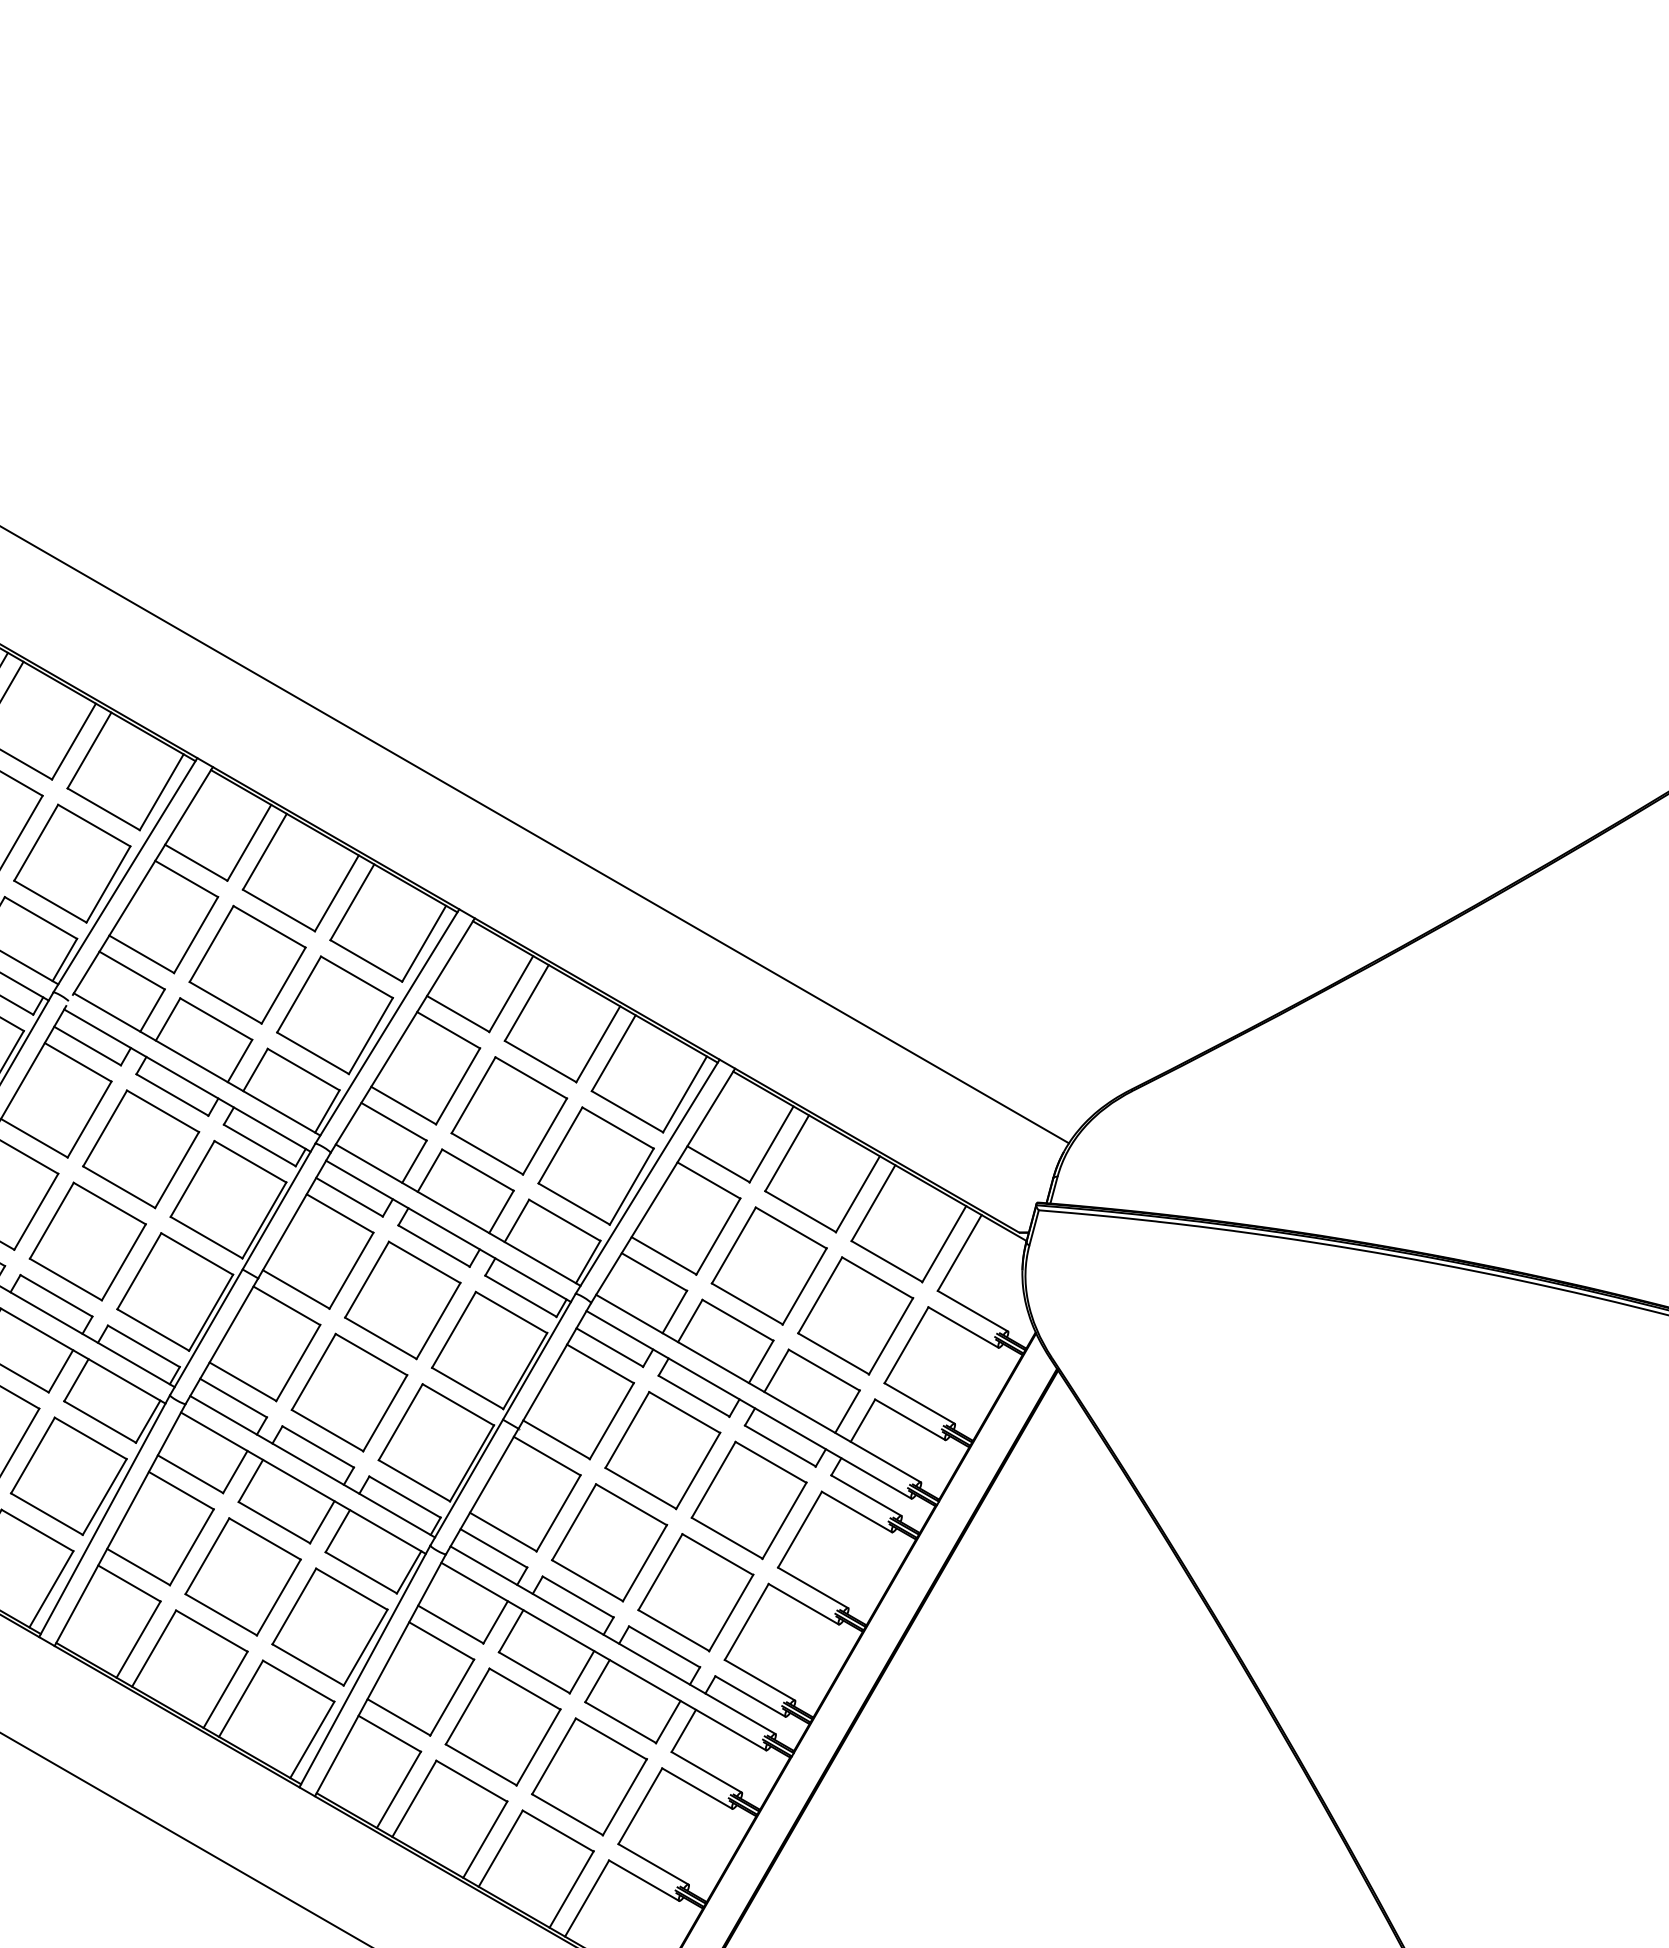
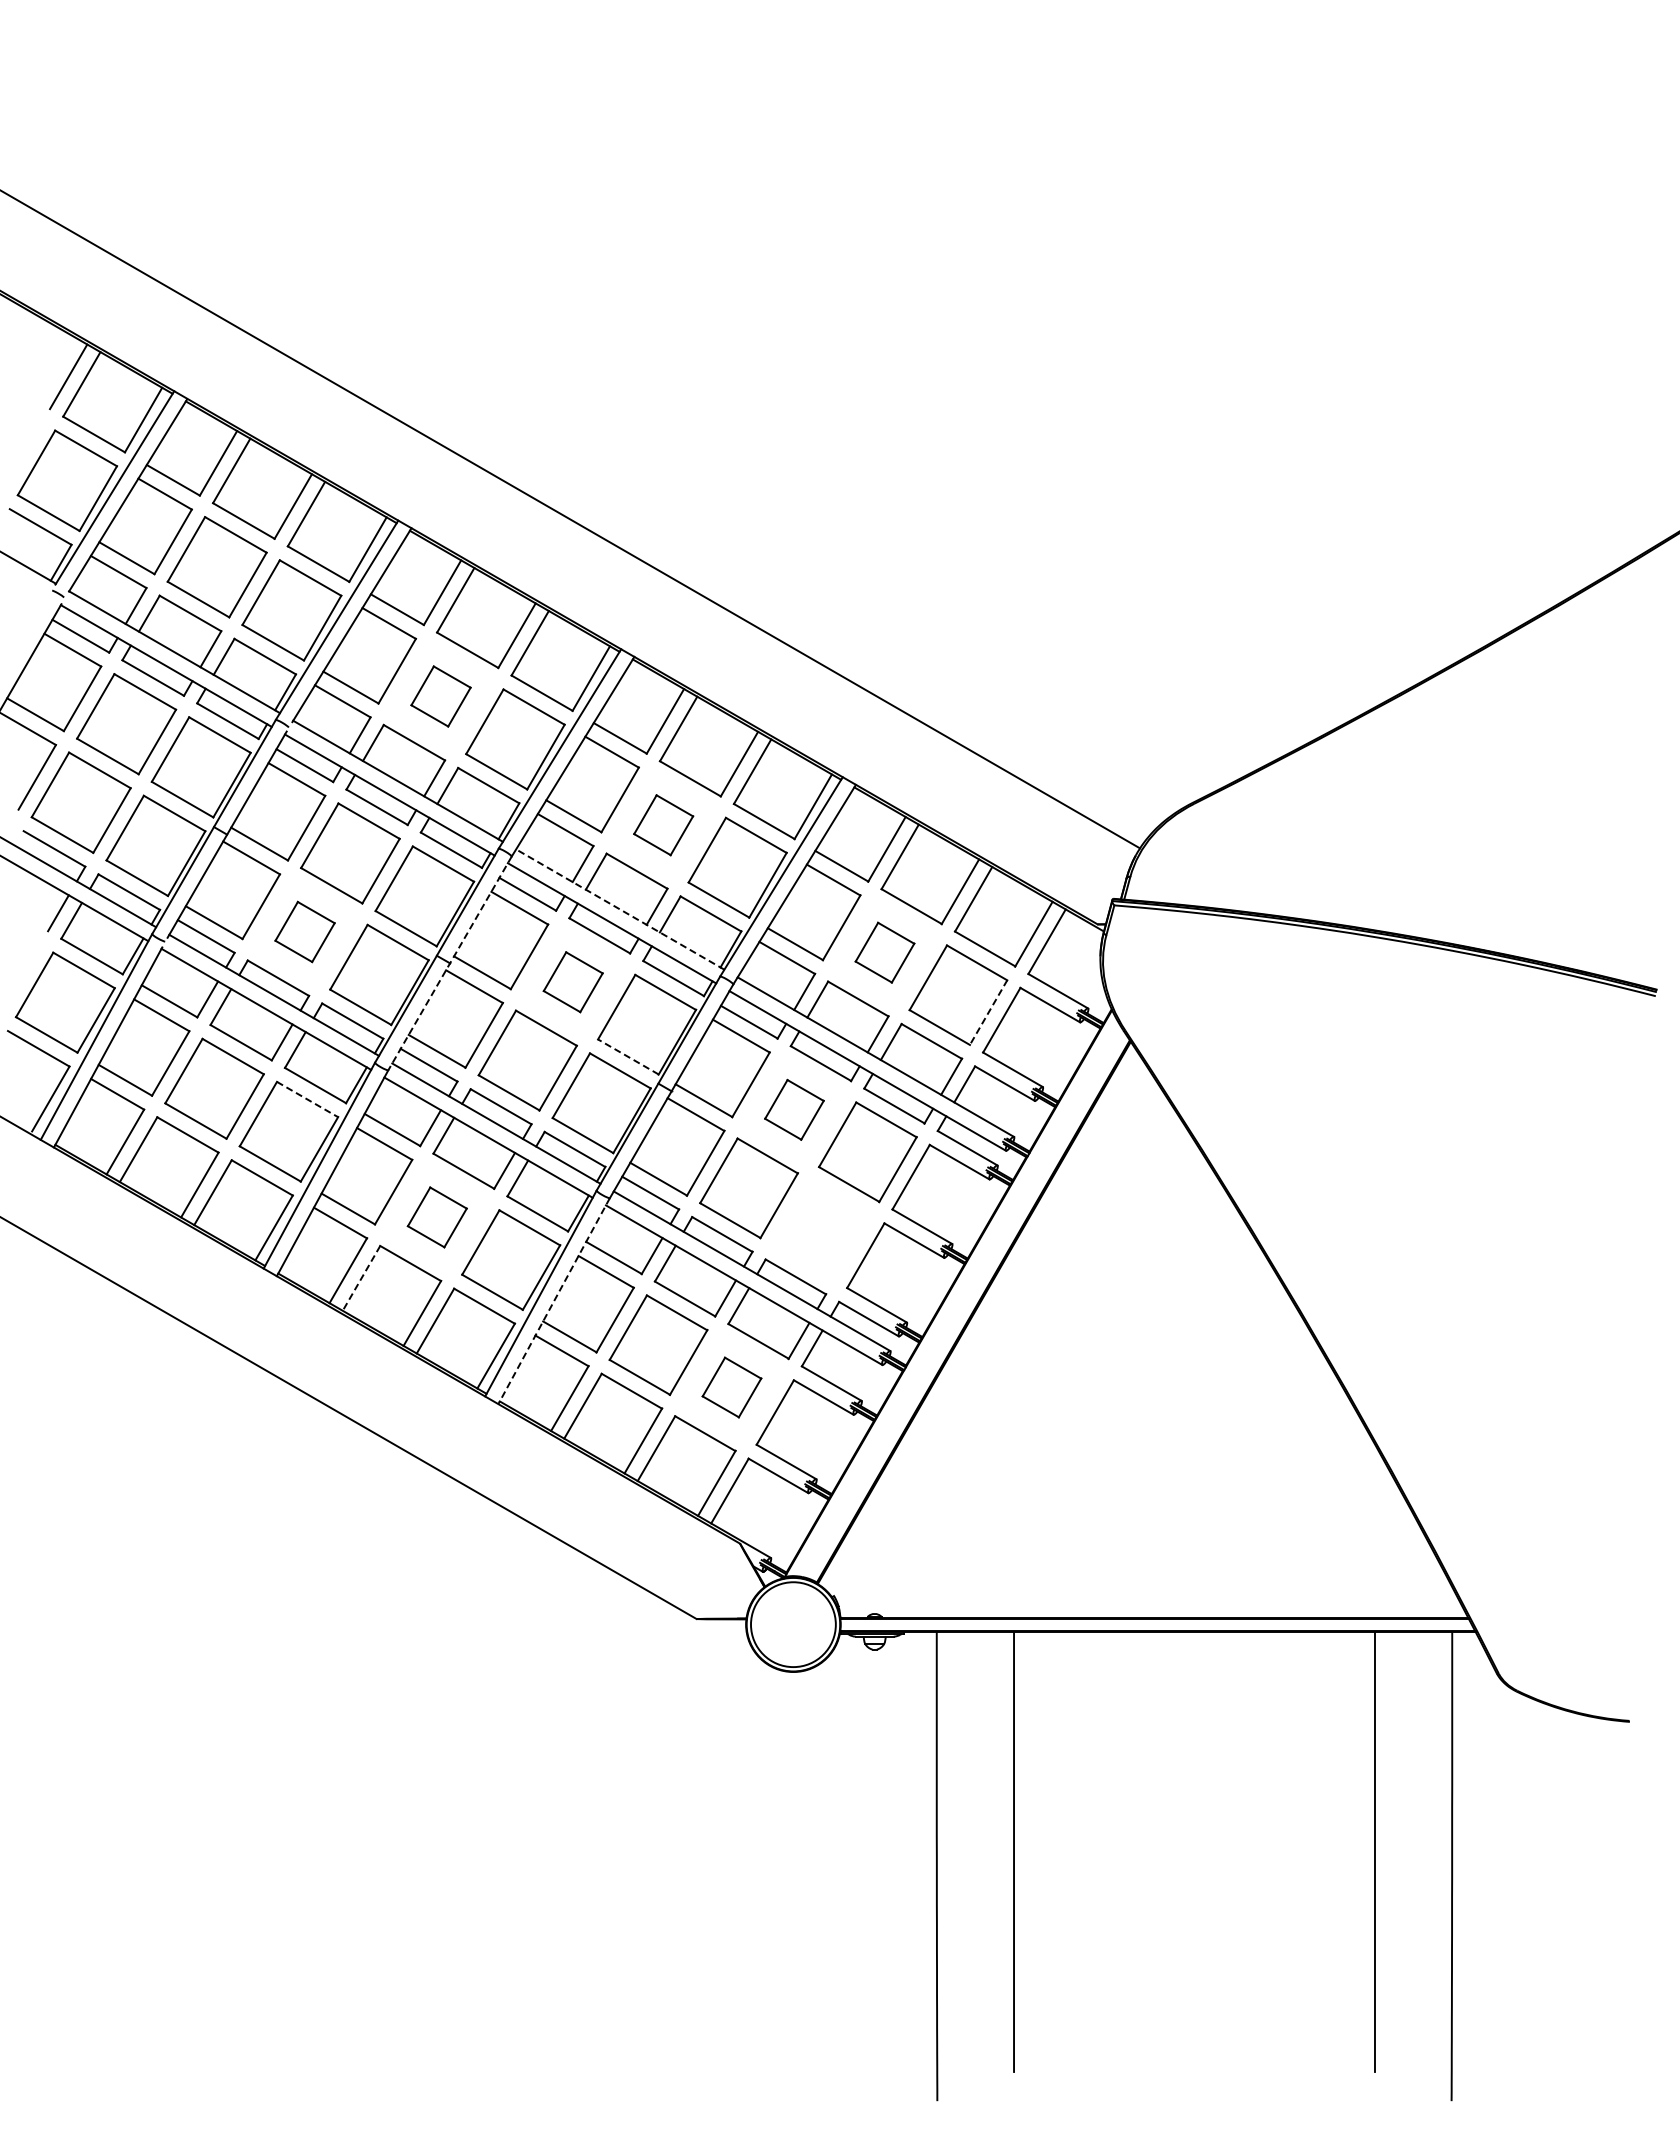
part: (246, 964) -> (440, 696), size x0.6
part: (508, 1116) -> (663, 825), size x0.6
line: (457, 1215) -> (619, 909), solid -> dashed
part: (87, 1240) -> (304, 931), size x0.6
part: (768, 1265) -> (884, 952), size x0.6
line: (257, 1278) -> (449, 963), solid -> dashed
part: (403, 1300) -> (573, 982), size x0.6
line: (890, 1336) -> (988, 1012), solid -> dashed
line: (466, 1387) -> (627, 1056), solid -> dashed
line: (90, 1438) -> (307, 1099), solid -> dashed
part: (662, 1450) -> (794, 1109), size x0.6
part: (243, 1577) -> (437, 1217), size x0.6
part: (695, 1592) -> (822, 1230), removed
line: (154, 1648) -> (361, 1278), solid -> dashed
line: (379, 1675) -> (553, 1301), solid -> dashed
part: (588, 1776) -> (731, 1387), size x0.6

